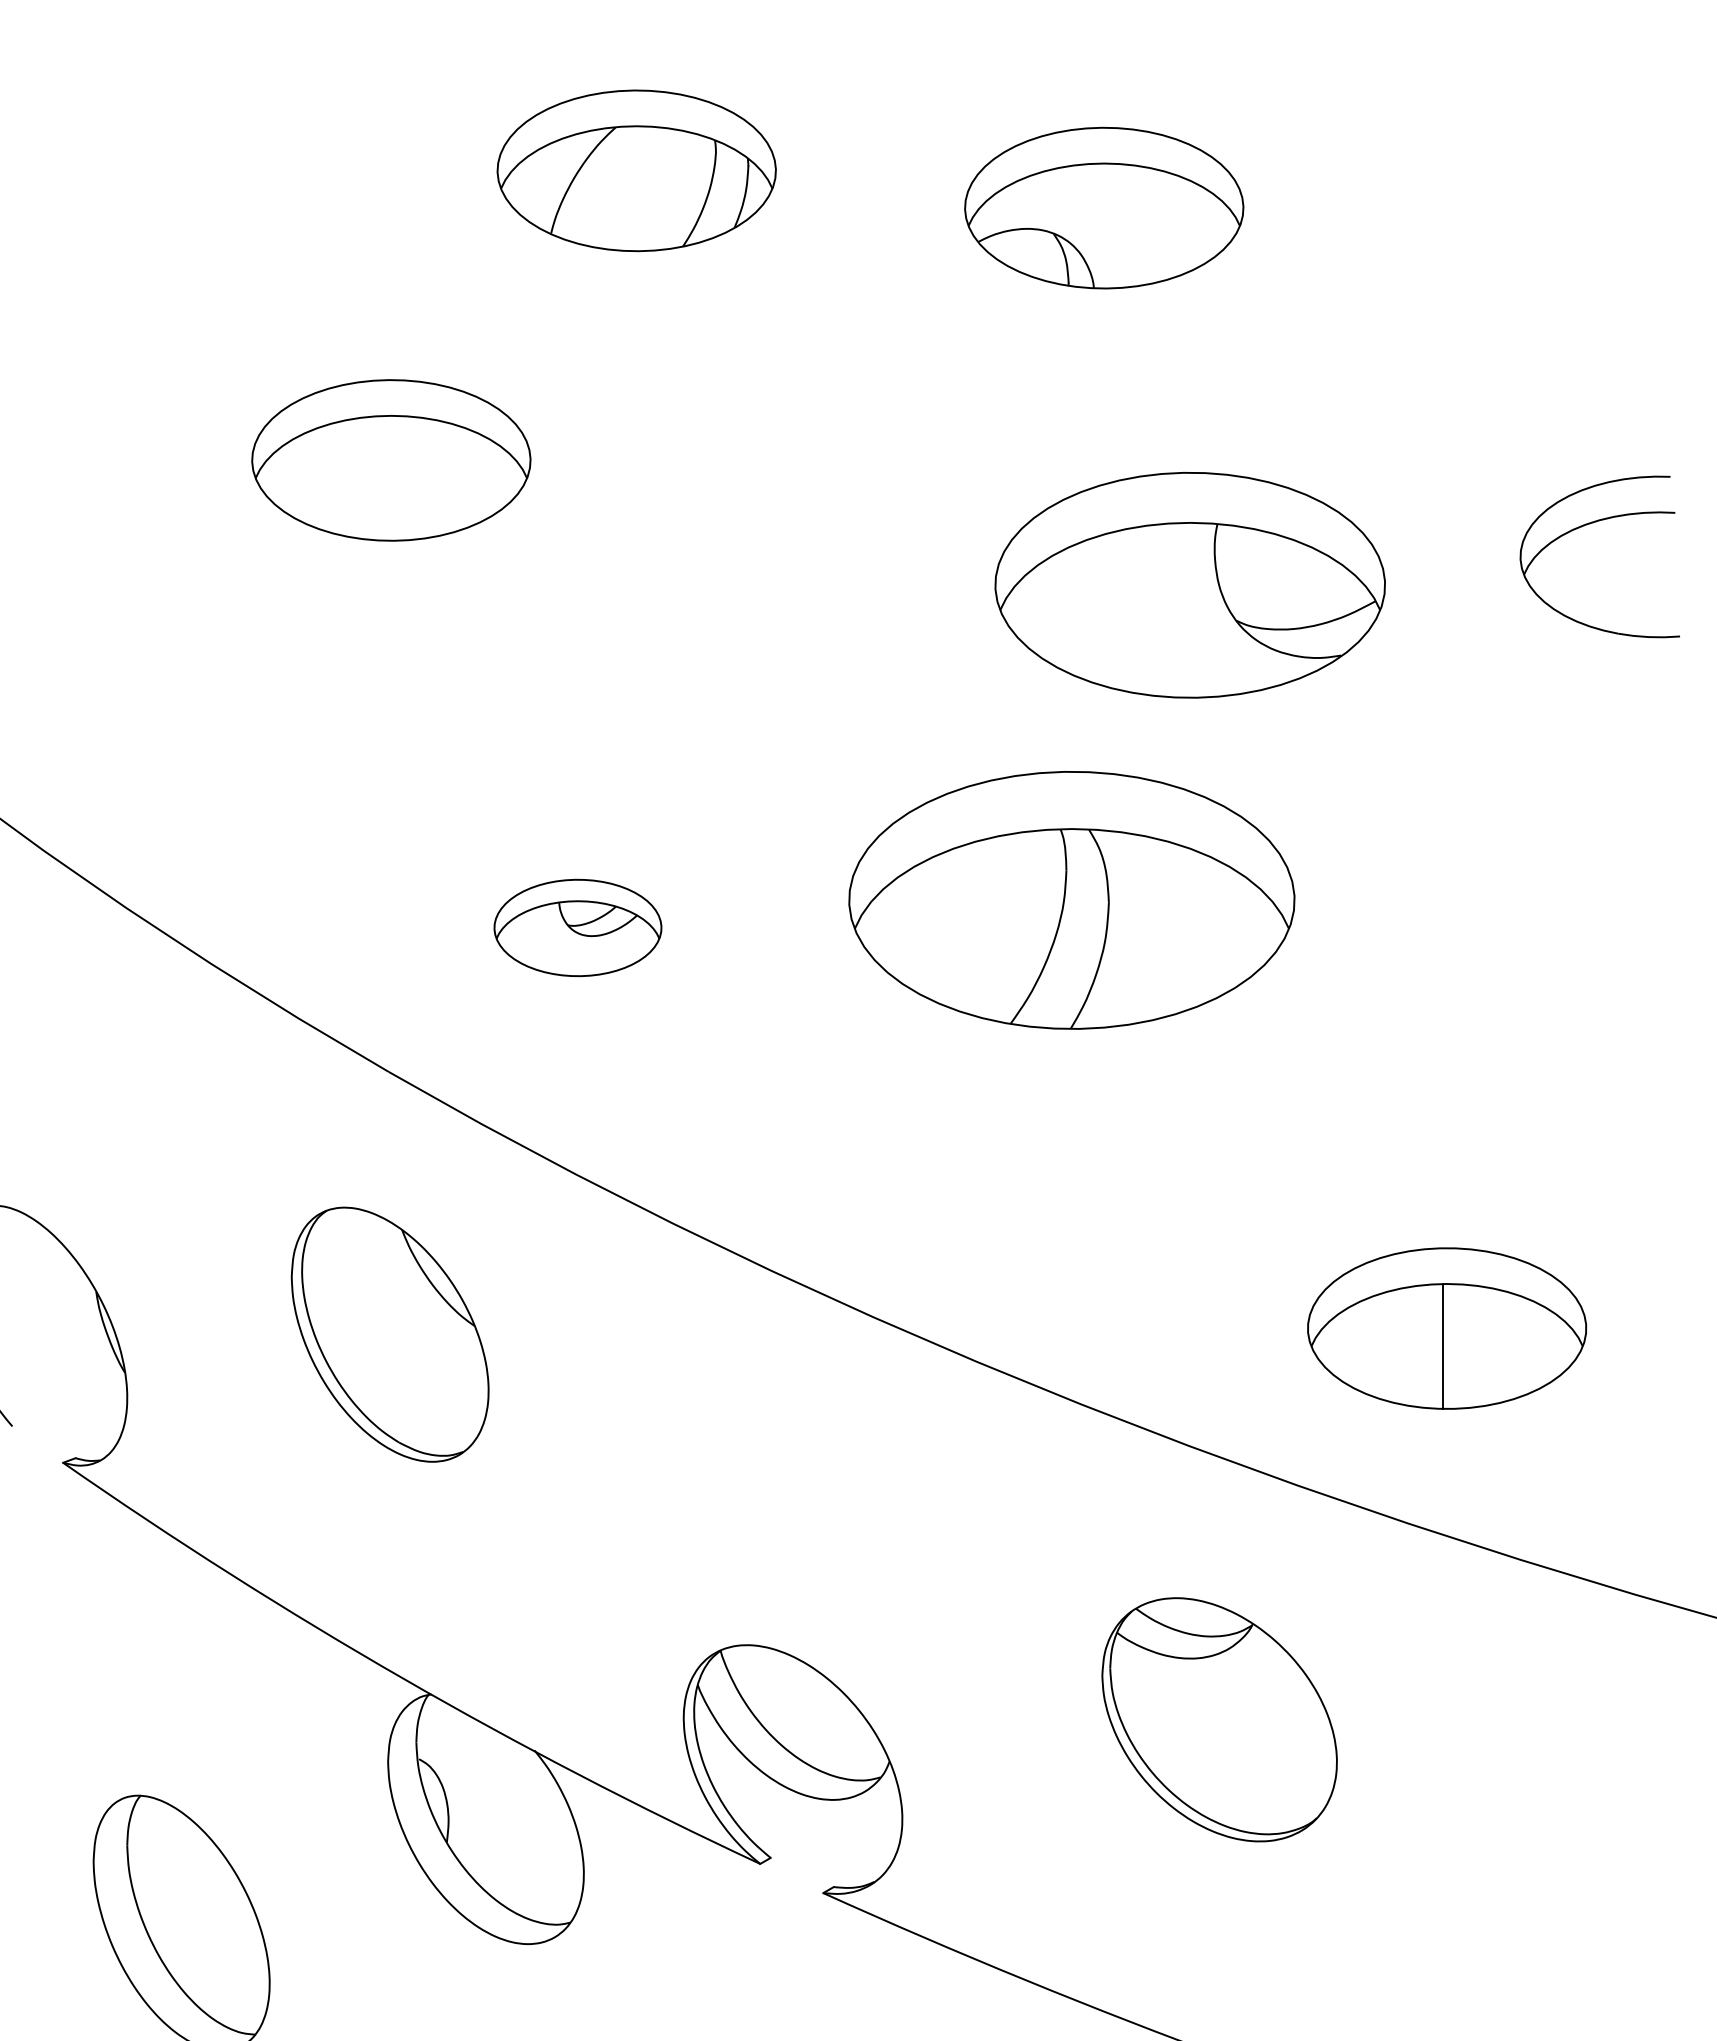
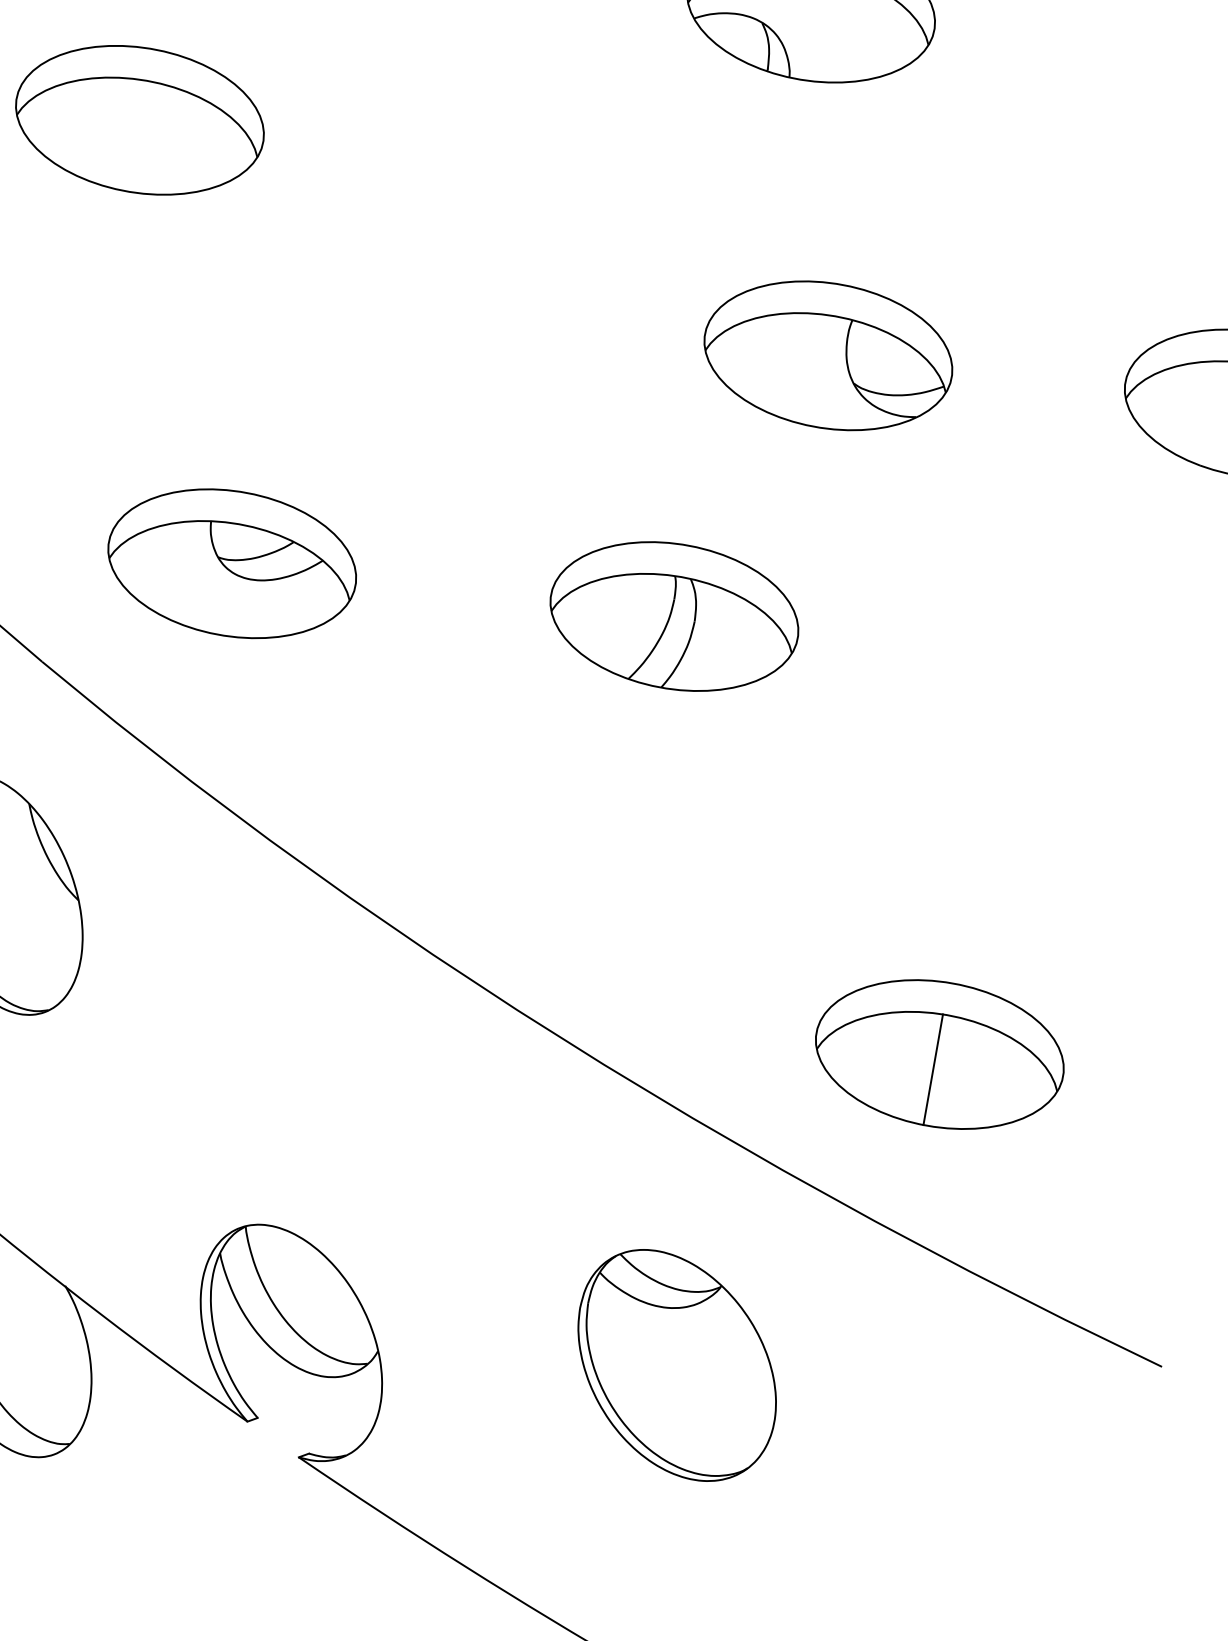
part: (1190, 585) -> (828, 355), size x0.71
part: (1072, 900) -> (674, 616), size x0.62
part: (577, 927) -> (231, 563), size x1.67

